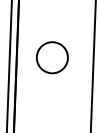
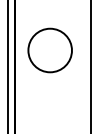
circle: (51, 56) -> (49, 49), size x1.4

